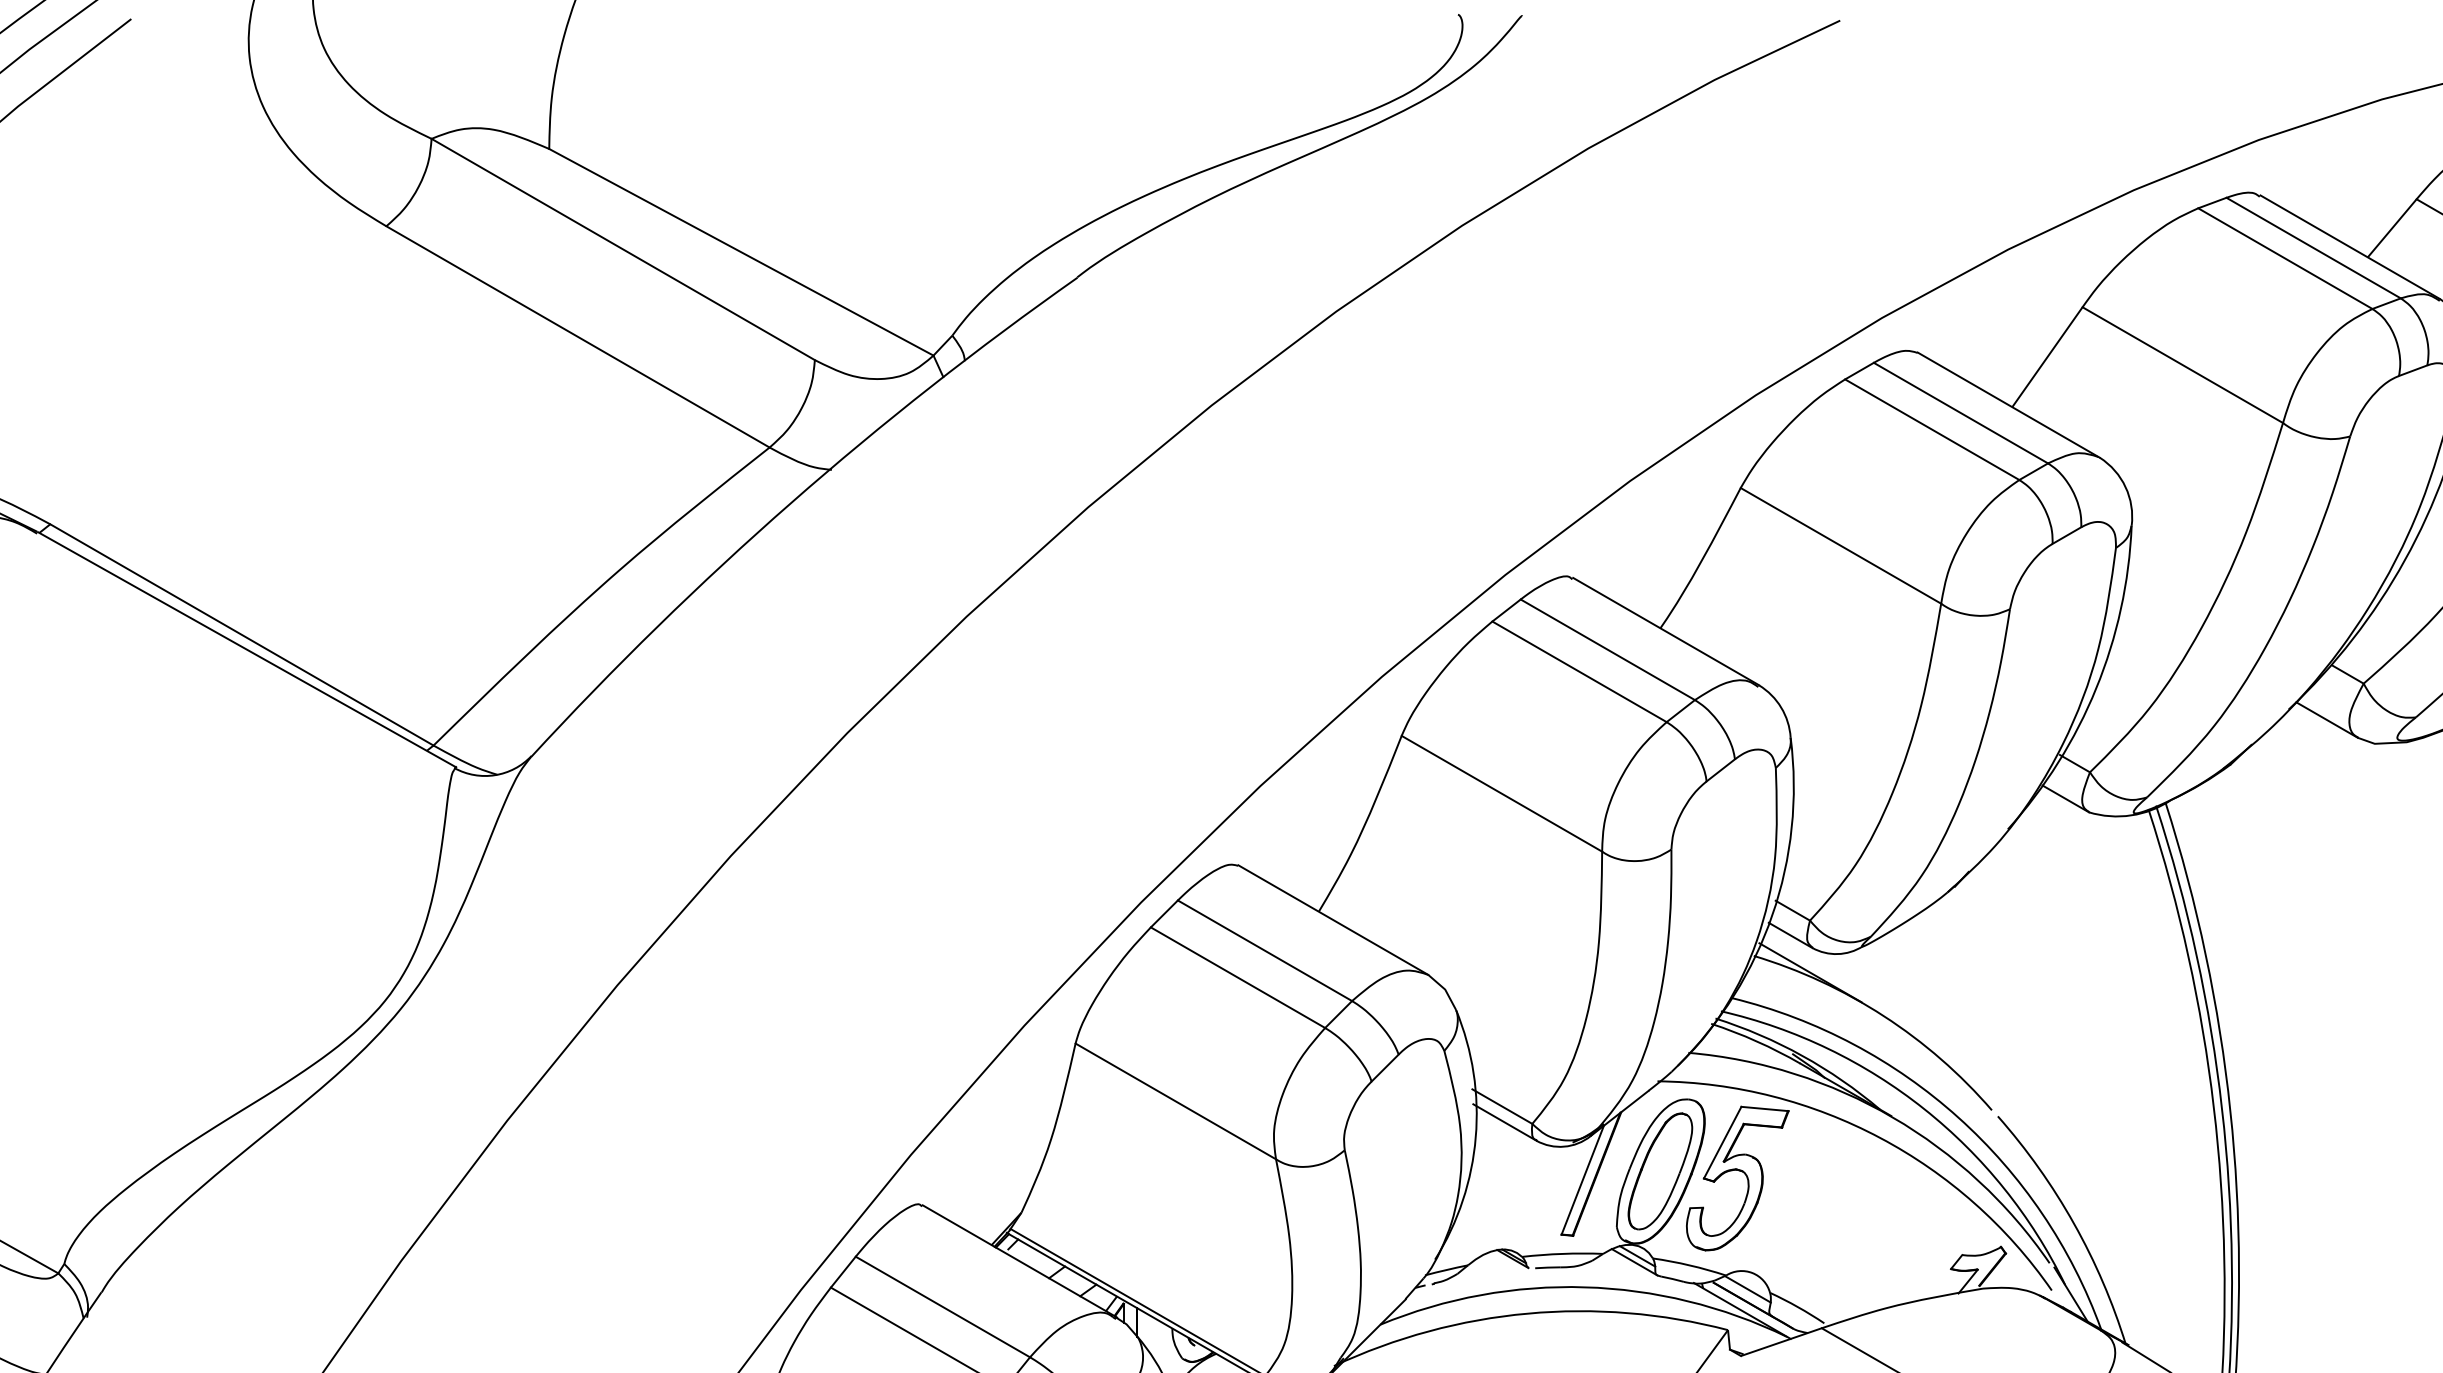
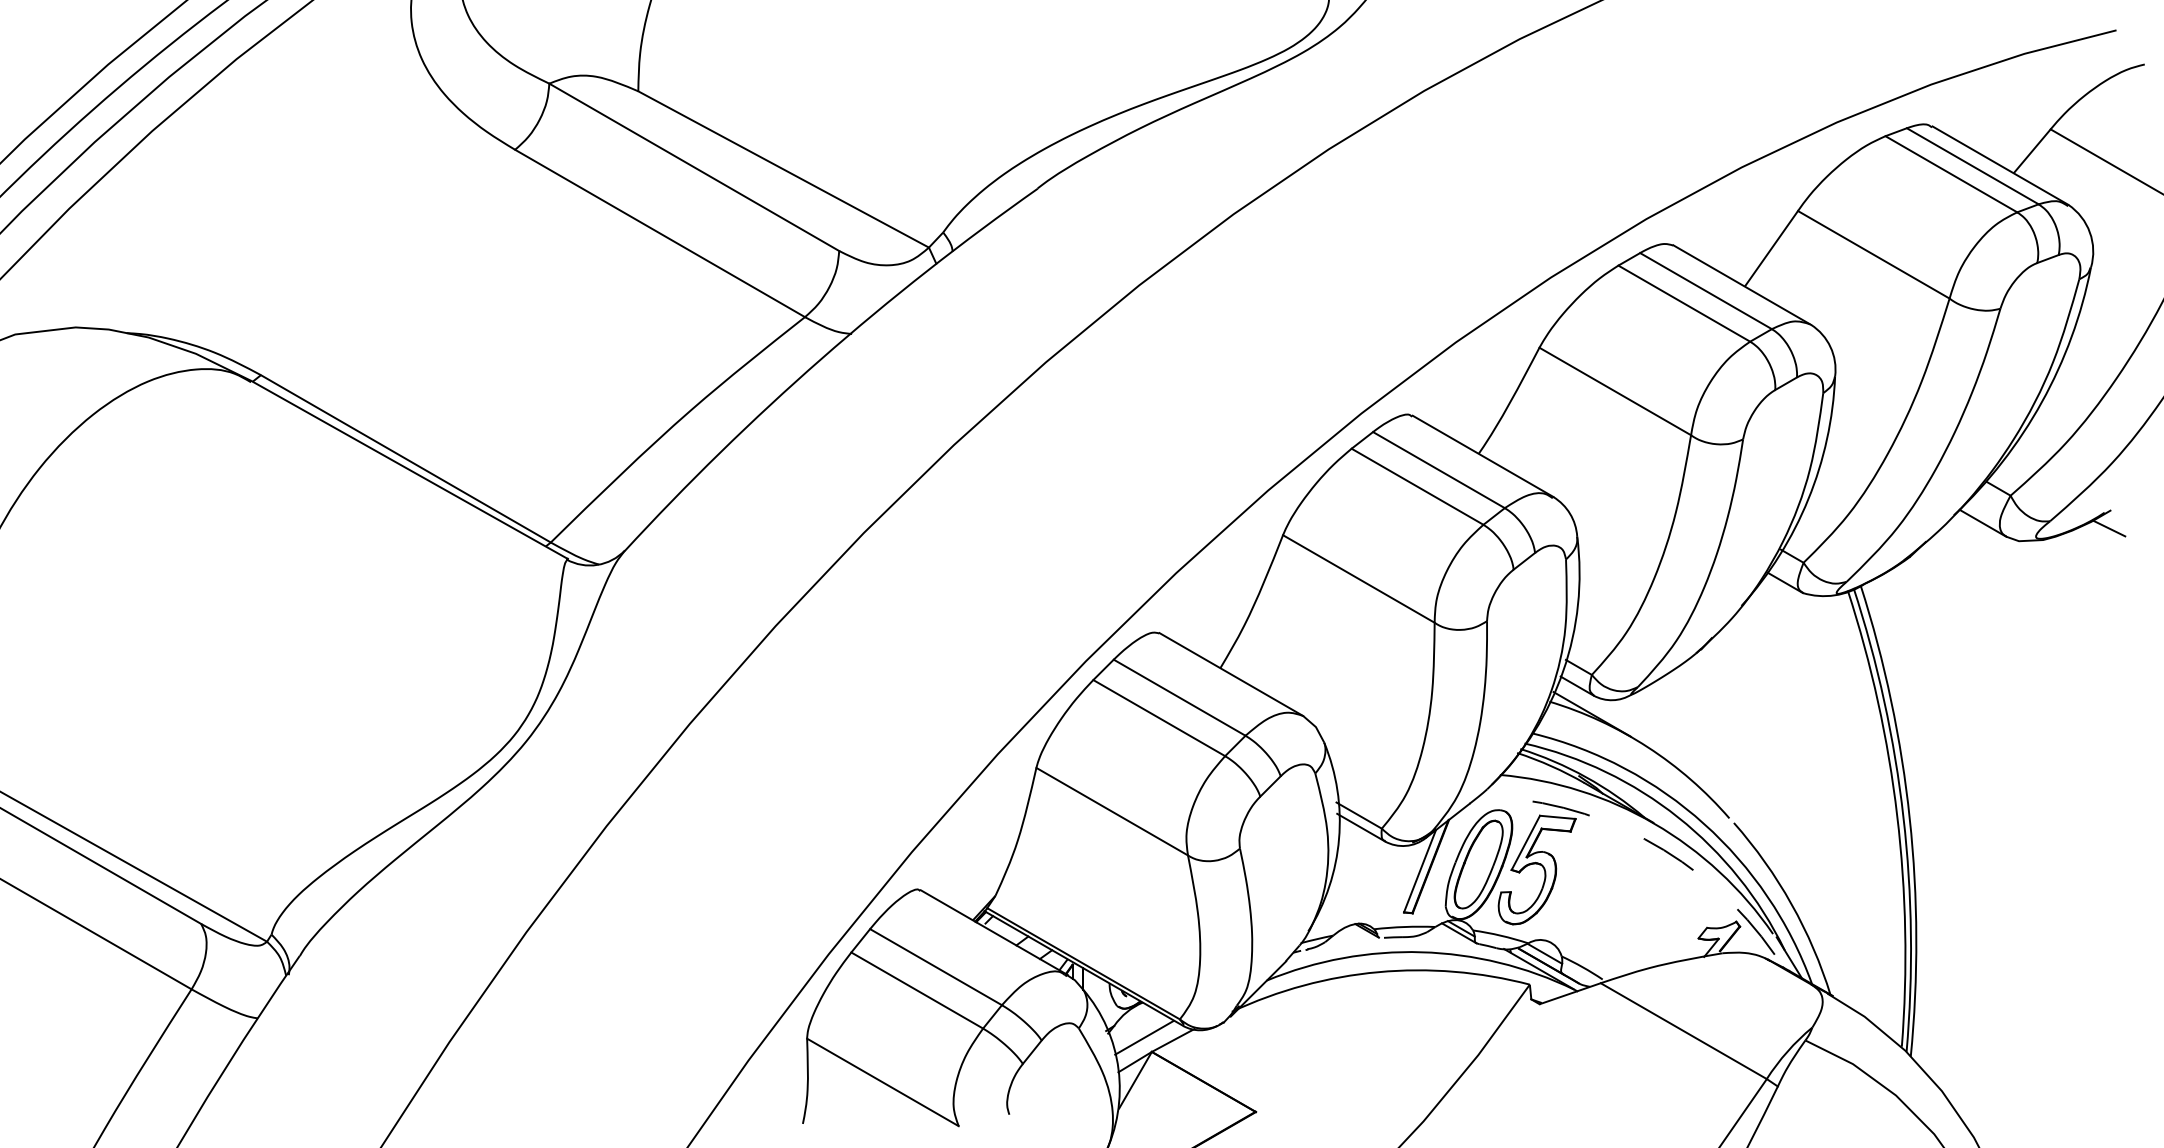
arc: (1879, 1138) -> (1644, 839), solid -> dashed

